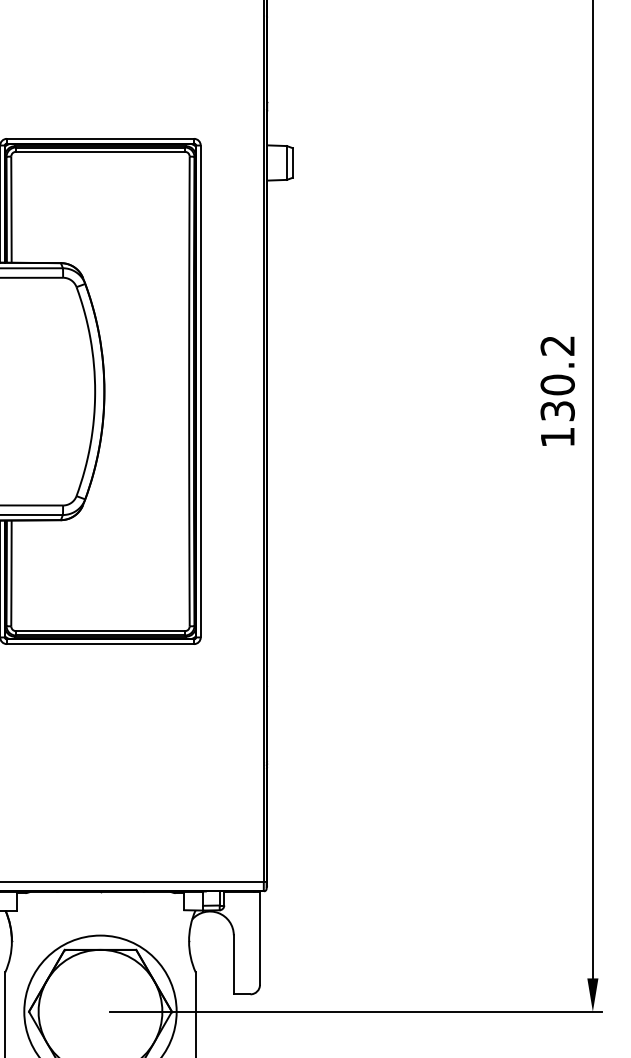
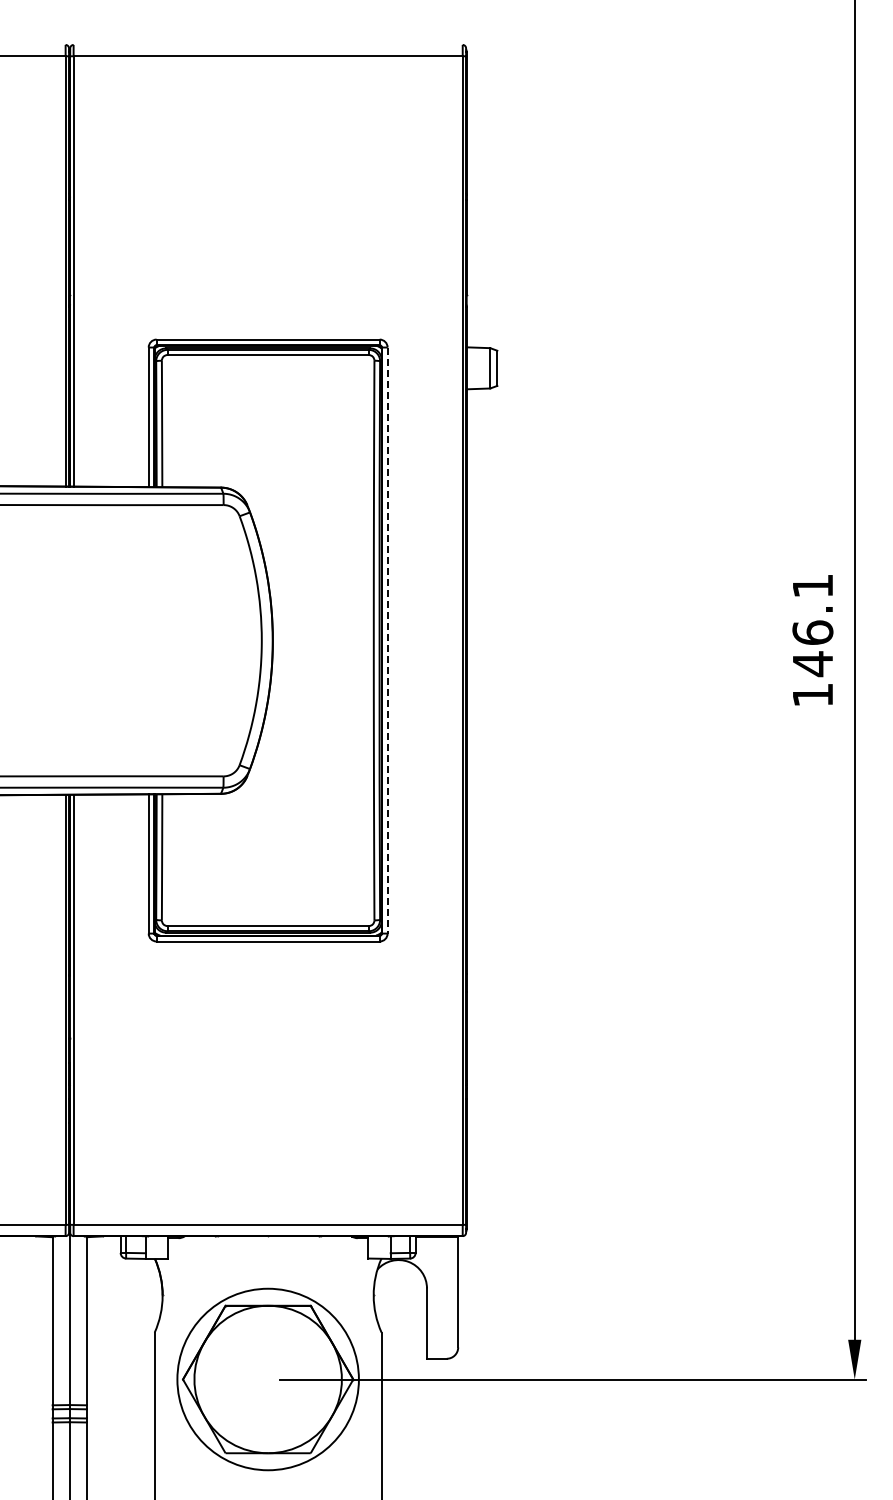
text: (557, 379) -> (812, 626), 130.2 -> 146.1
line: (200, 392) -> (387, 641), solid -> dashed

